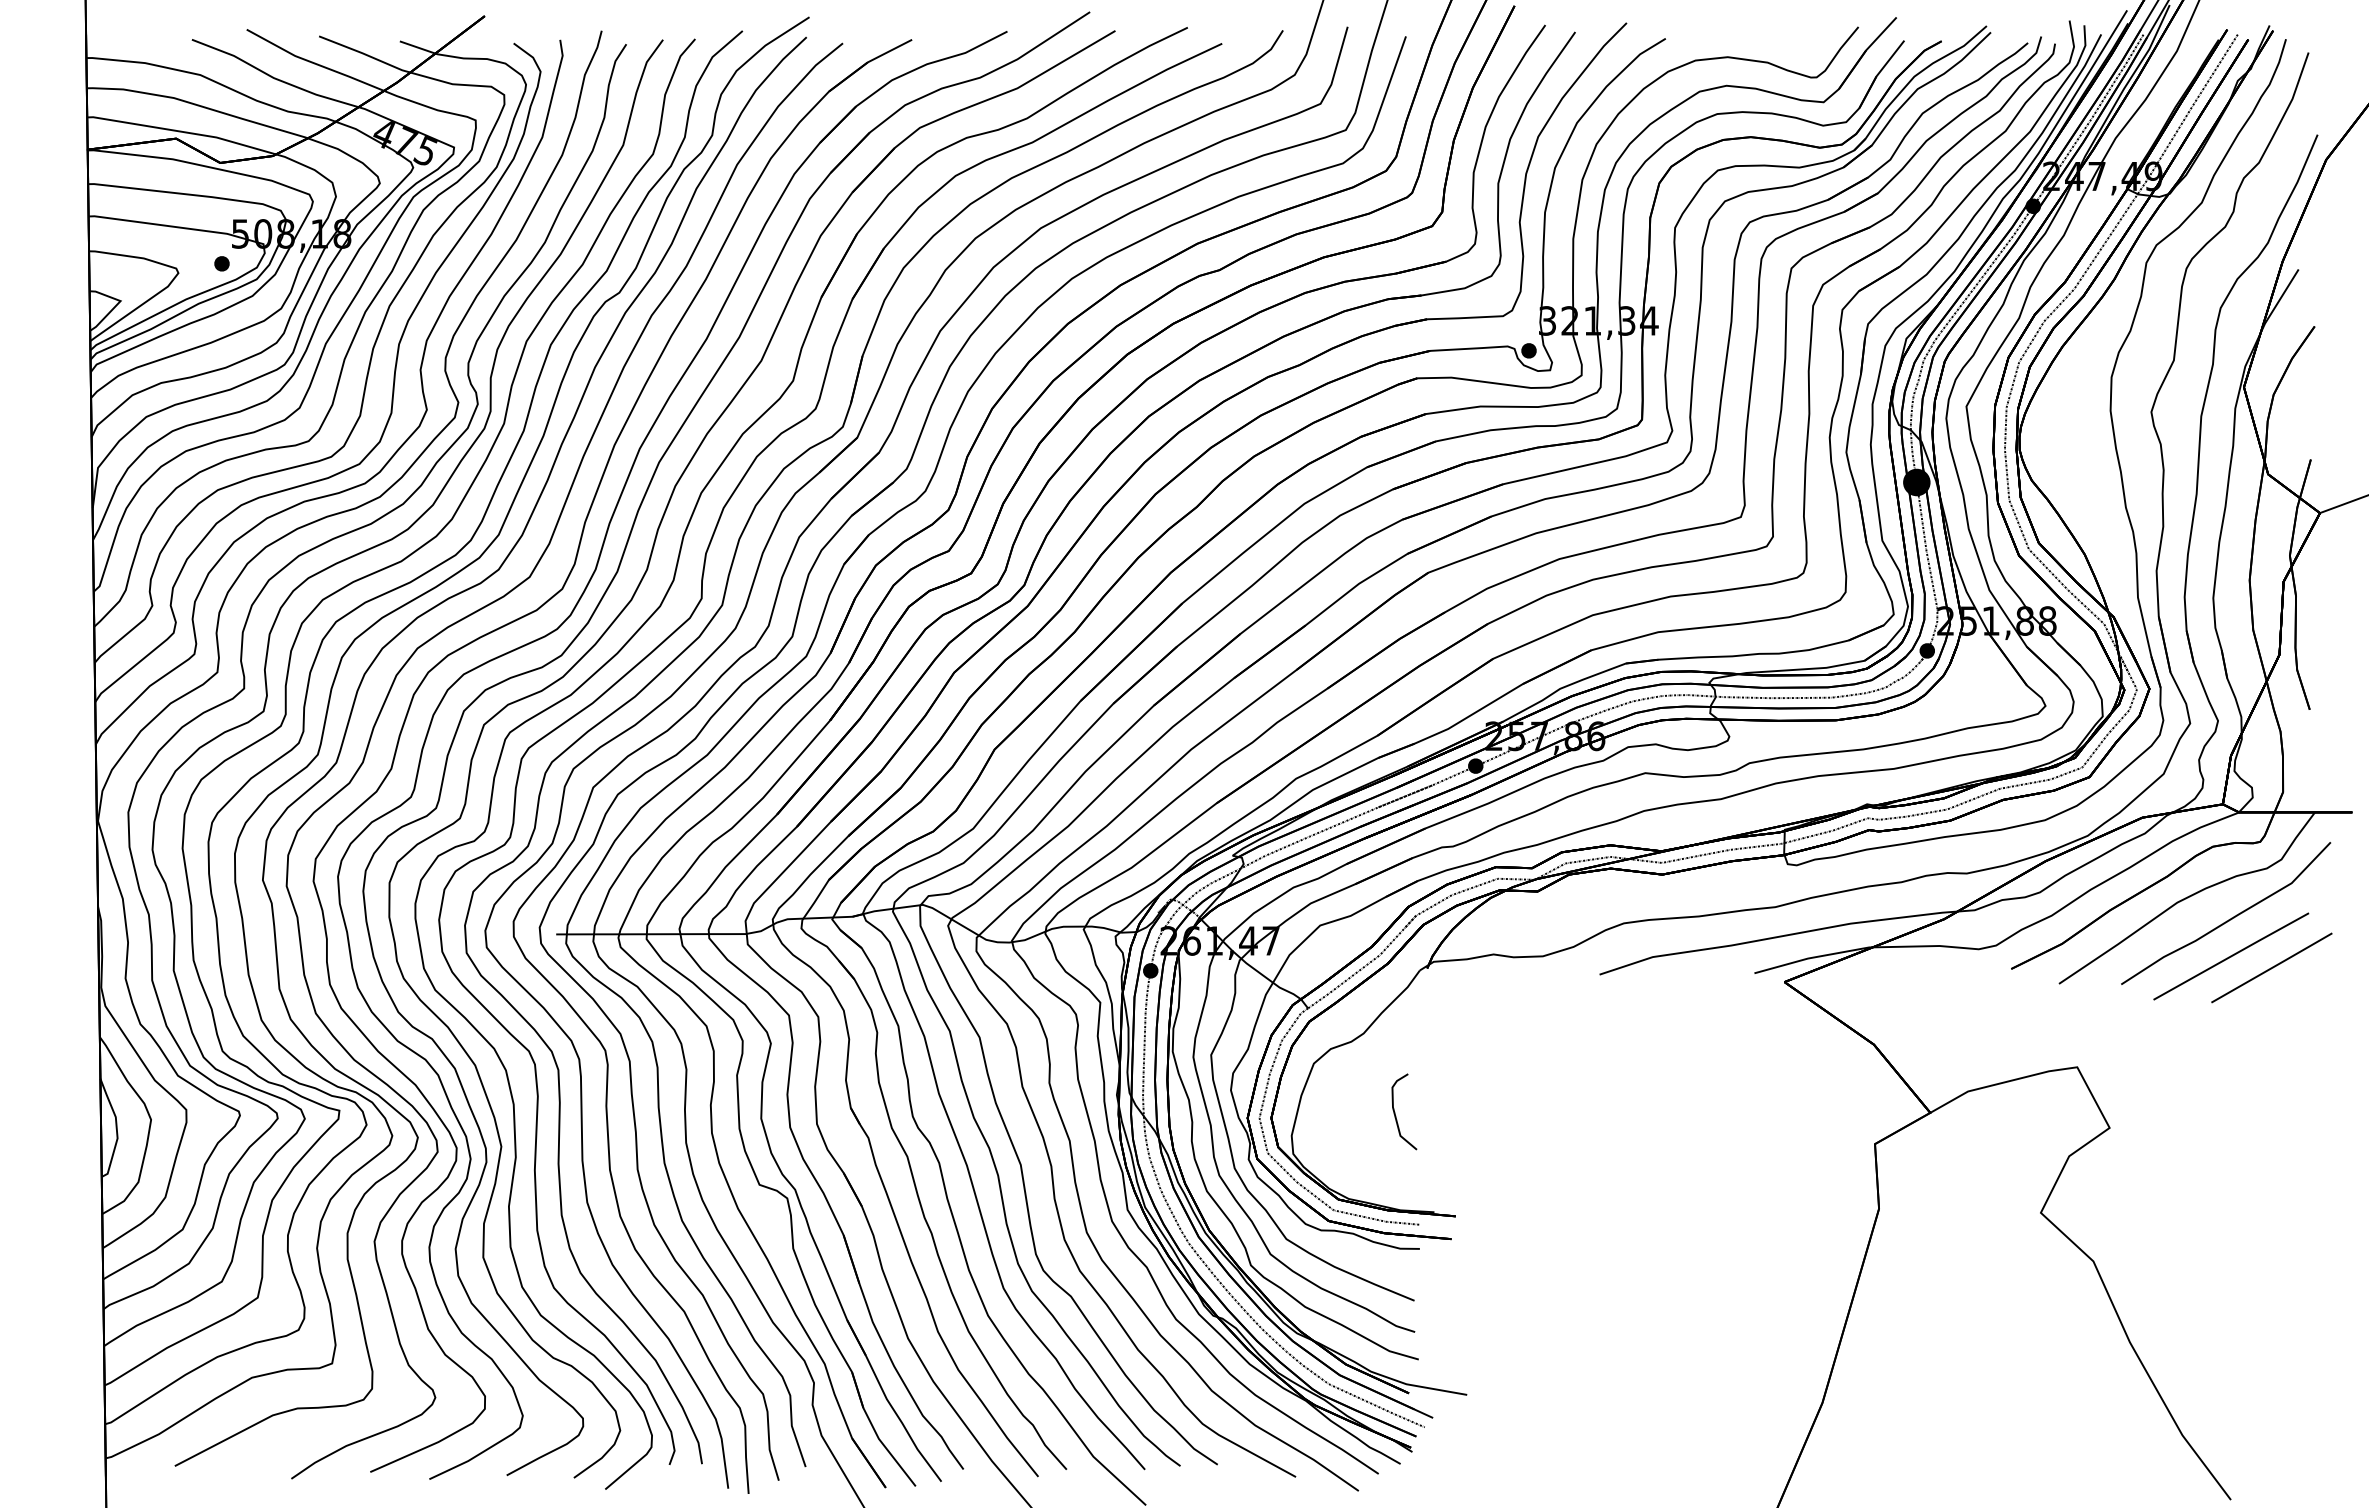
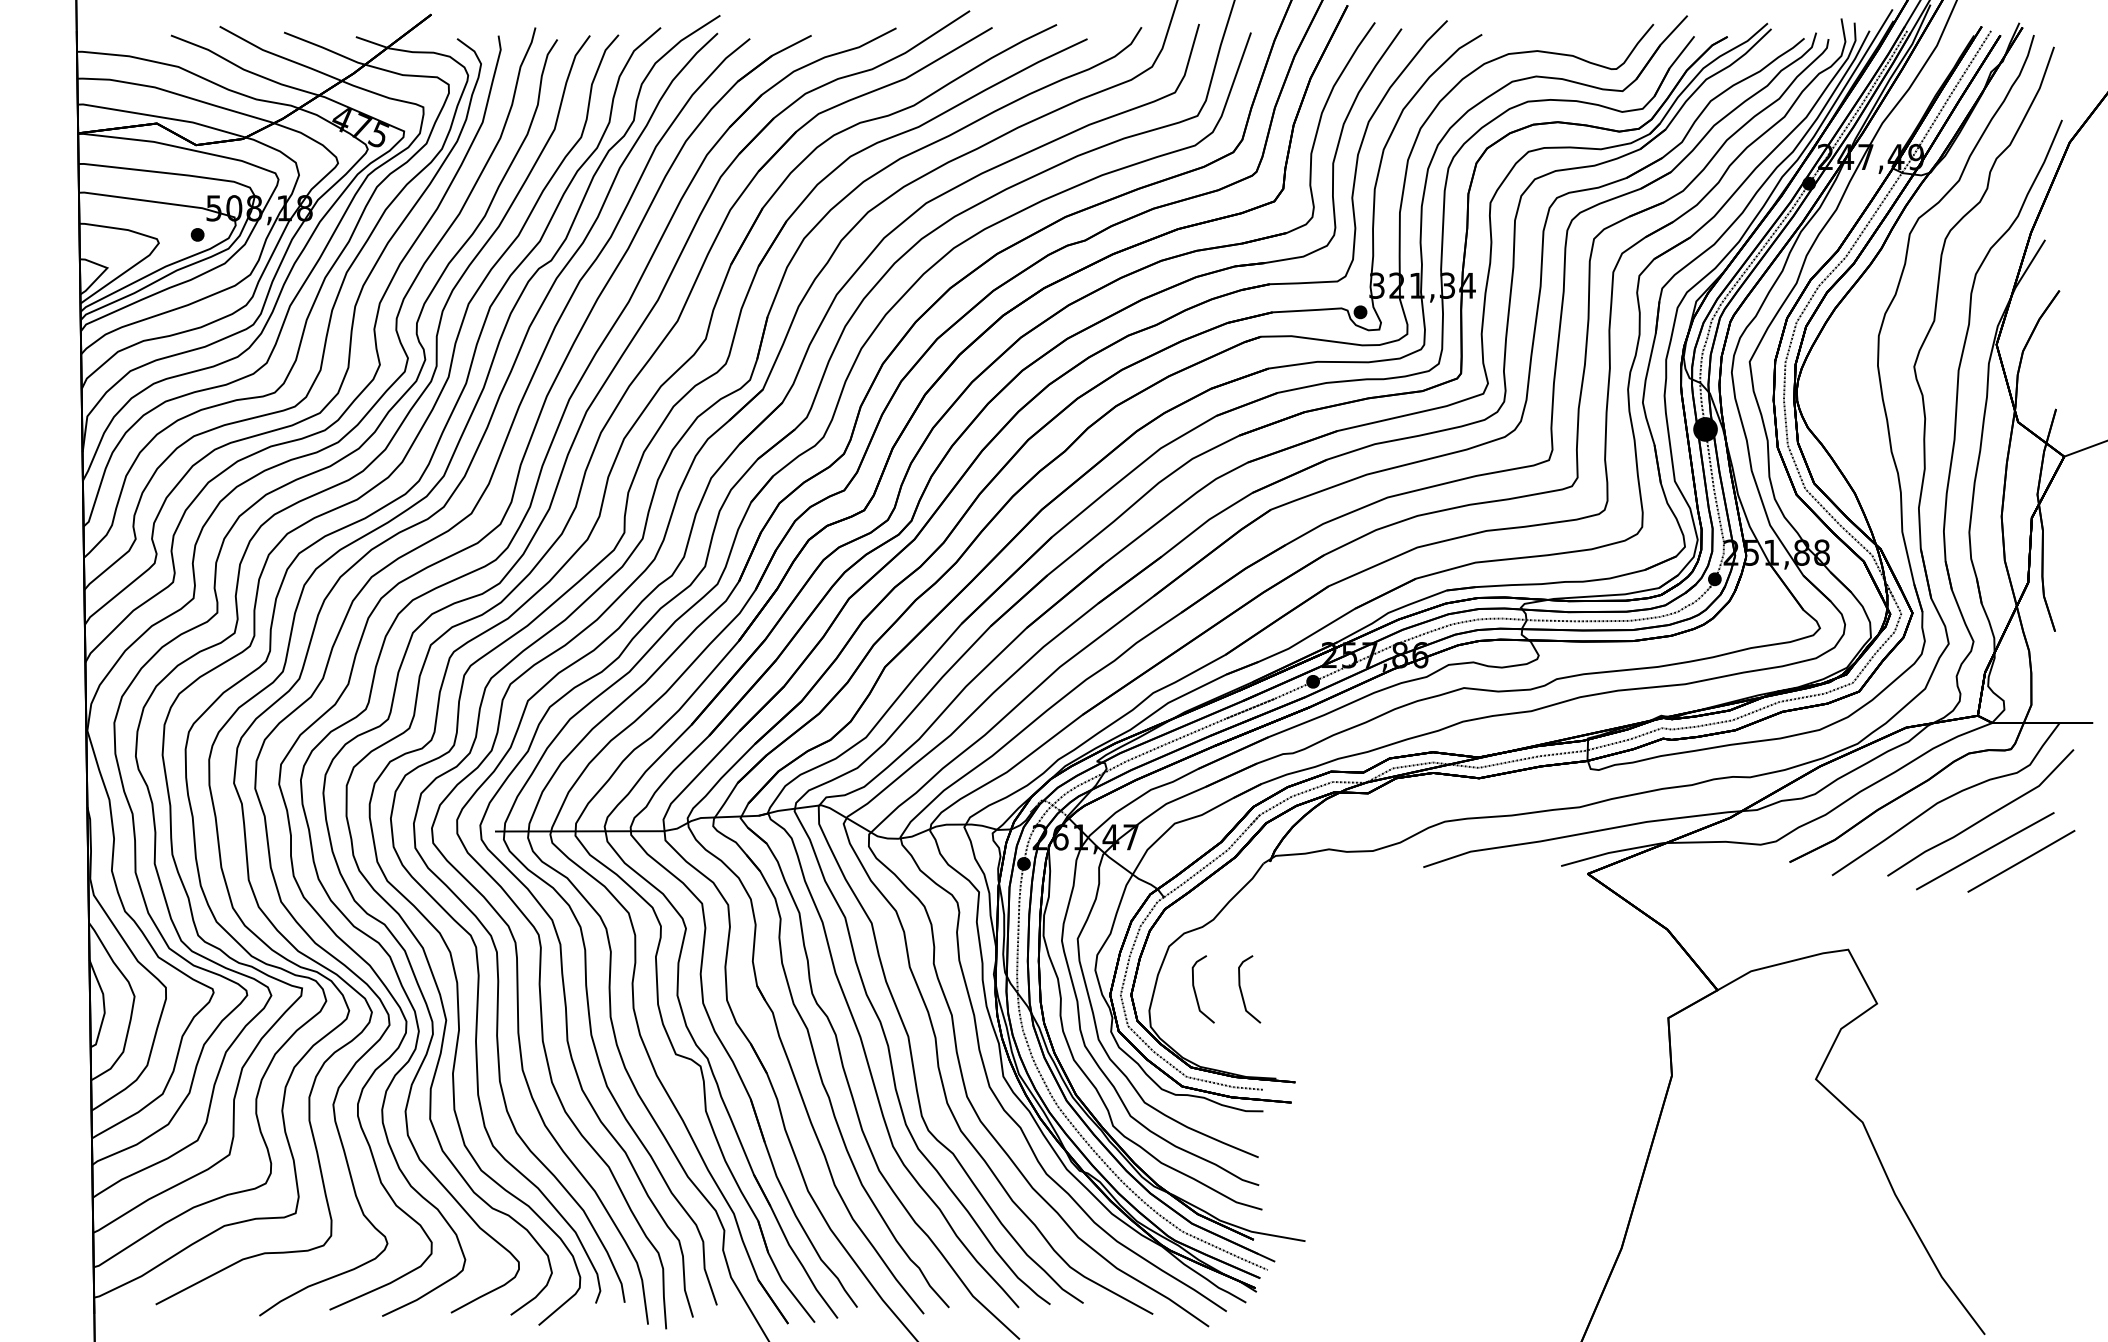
curve: (1343, 1112) -> (1195, 989), added

